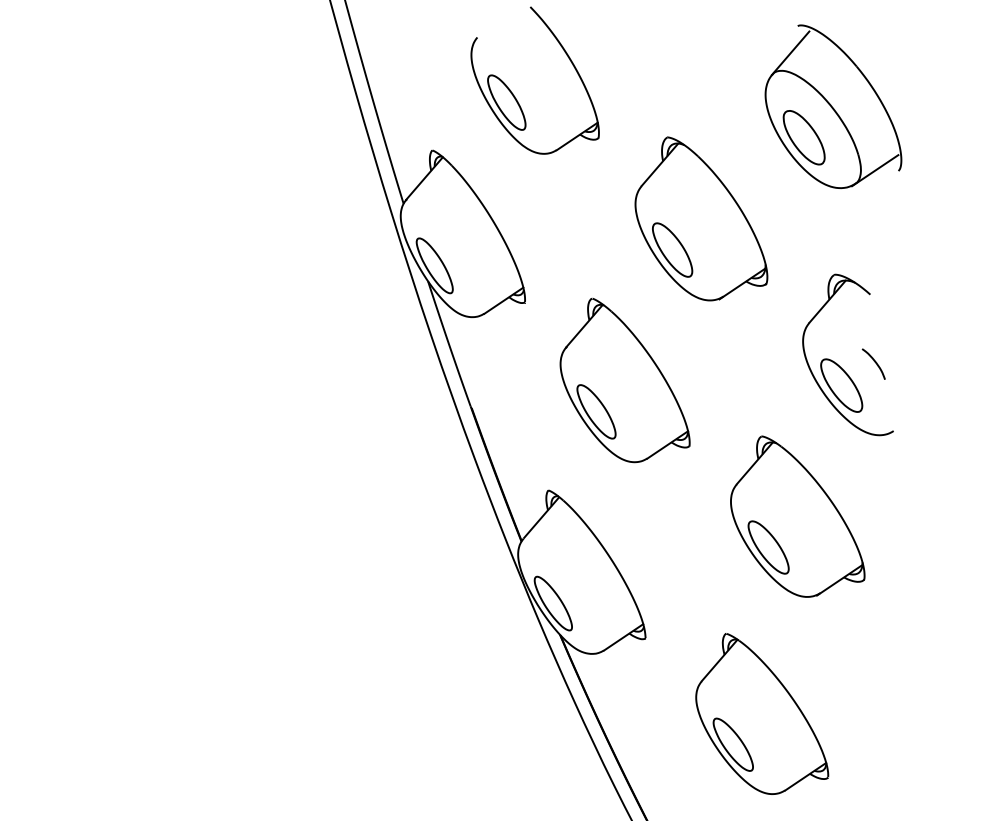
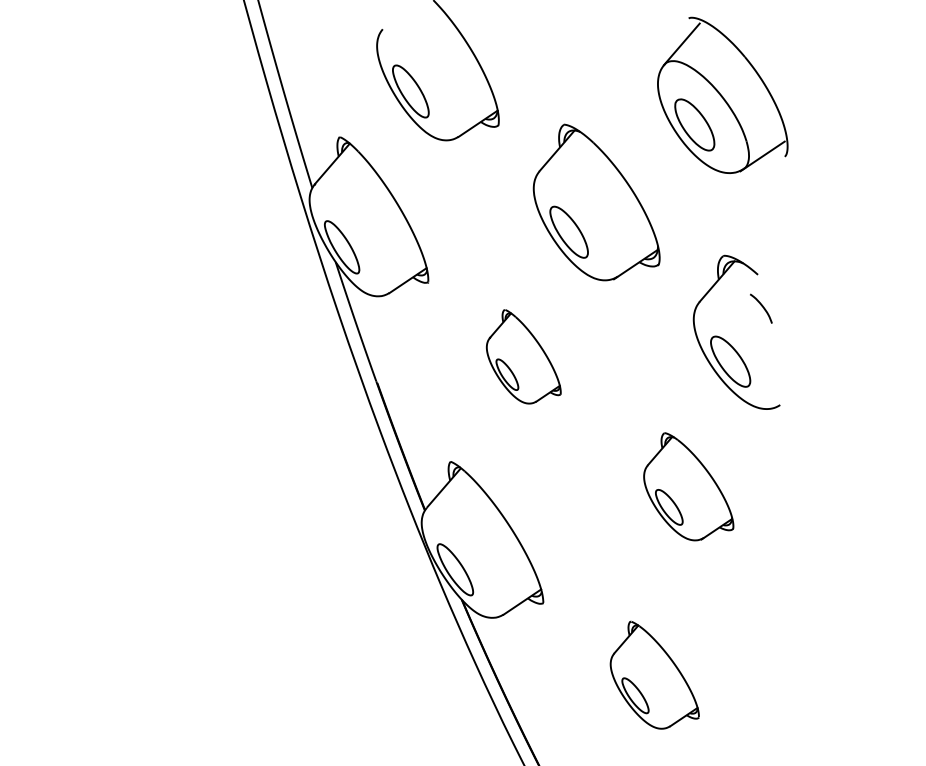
curve: (874, 362) -> (761, 307), moved
part: (624, 380) -> (523, 356), size x0.6
part: (797, 516) -> (688, 486), size x0.7
part: (762, 713) -> (655, 674), size x0.7

